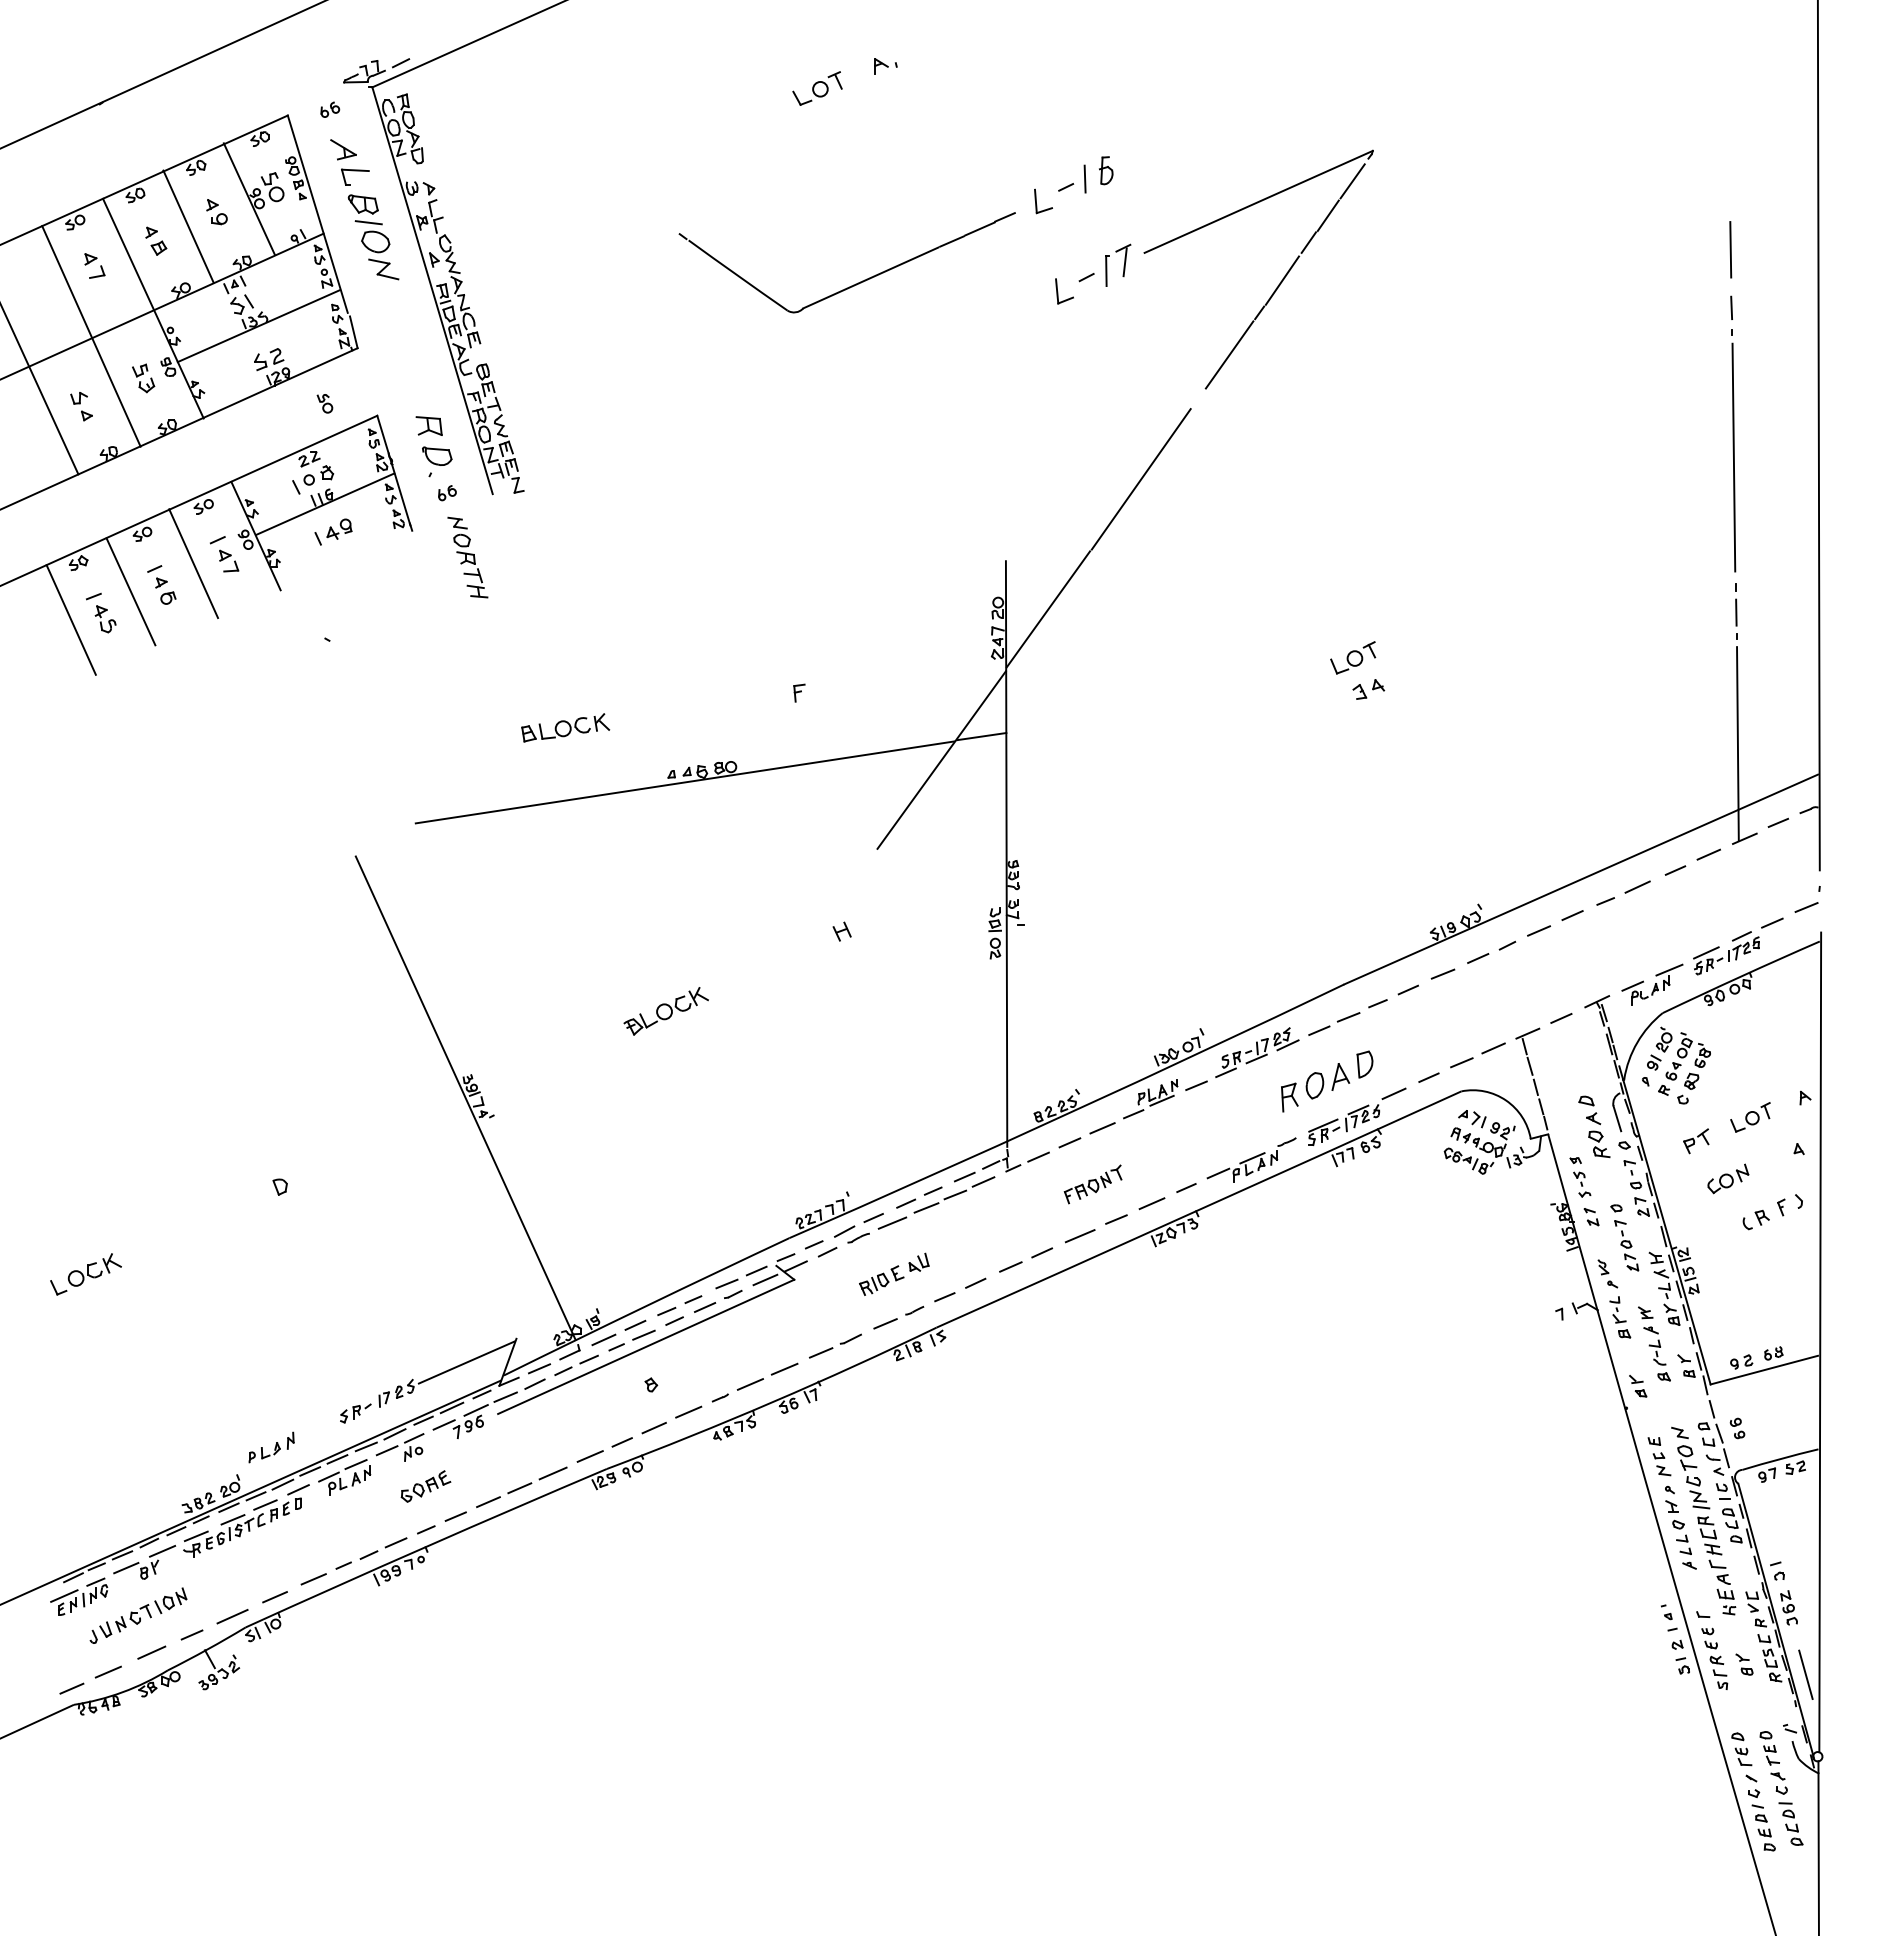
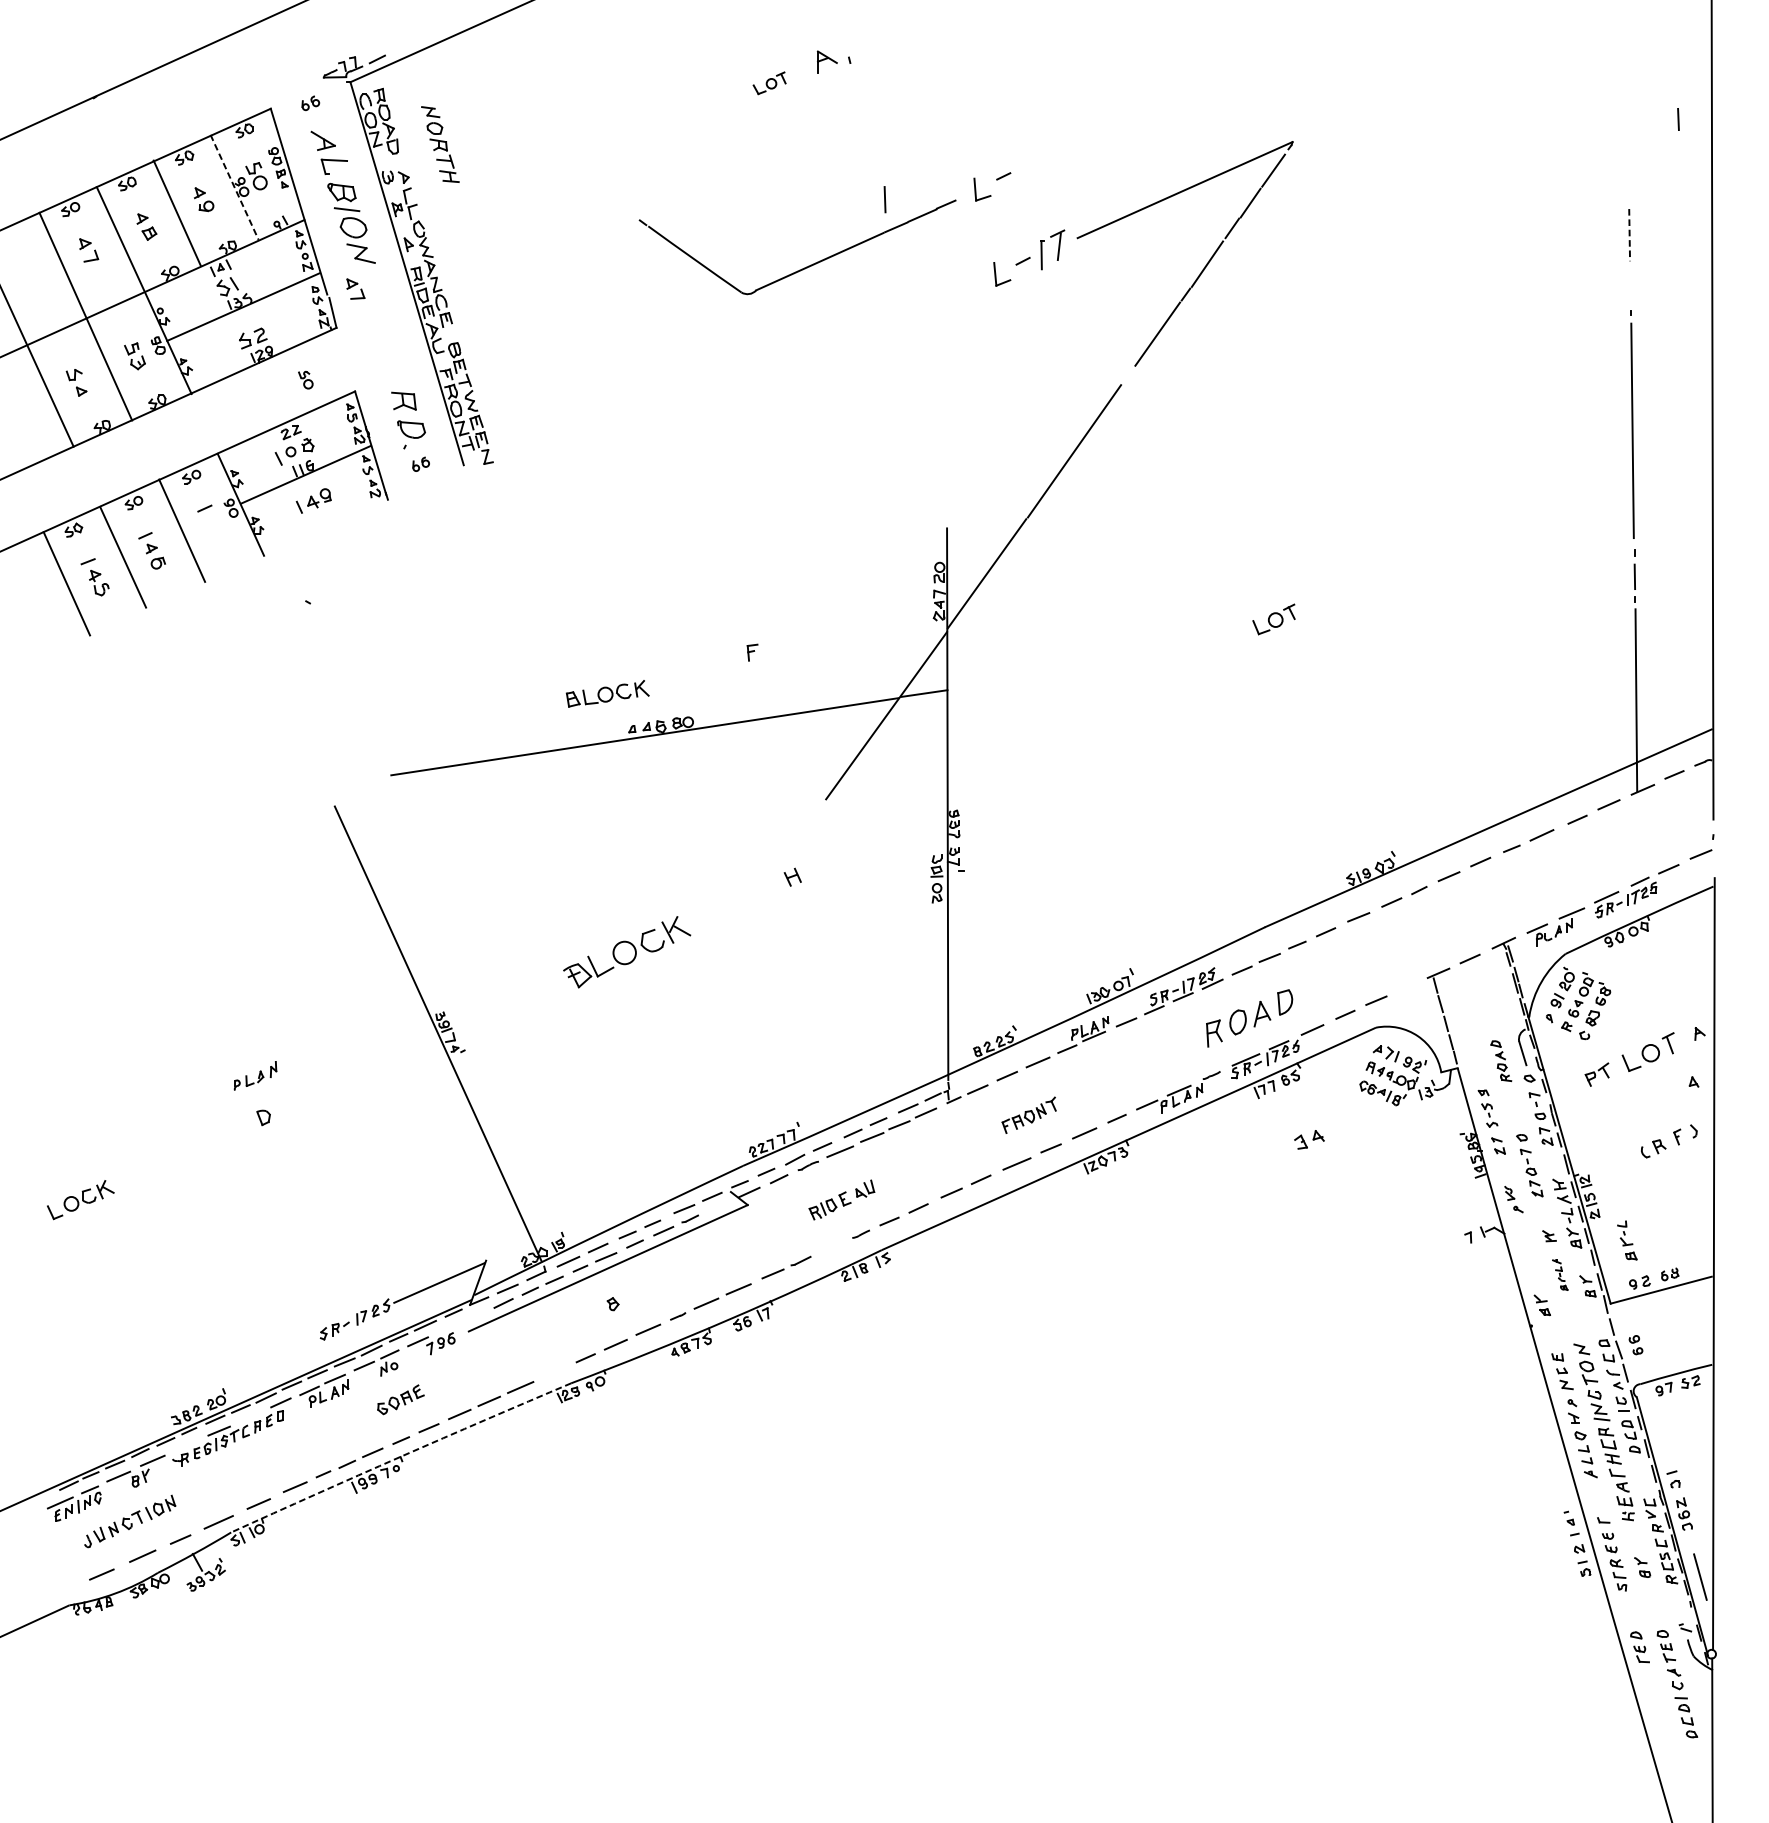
part: (885, 66) -> (833, 62), size x1.6
part: (817, 88) -> (769, 83), size x0.7
part: (1106, 170) -> (1041, 160), removed
line: (1084, 178) -> (884, 199), moved
line: (249, 199) -> (234, 187), solid -> dashed
line: (1730, 249) -> (1629, 234), solid -> dashed
line: (1731, 307) -> (1678, 119), moved
part: (467, 557) -> (440, 144), moved
part: (229, 560) -> (356, 288), moved
part: (1368, 689) -> (1309, 1139), moved
part: (565, 727) -> (607, 693), moved
part: (665, 1011) -> (626, 952), size x1.6
line: (1493, 1048) -> (1406, 987), removed
part: (1750, 1117) -> (1648, 1052), size x1.4
part: (1594, 1126) -> (1501, 1060), size x0.7
part: (1728, 1178) -> (1627, 1109), removed
line: (765, 1279) -> (720, 1204), removed
part: (1620, 1317) -> (1627, 1240), moved
line: (885, 1323) -> (833, 1246), removed
part: (1656, 1353) -> (1559, 1274), size x0.6
line: (505, 1396) -> (475, 1315), removed
line: (475, 1410) -> (447, 1328), removed
part: (271, 1447) -> (255, 1075), moved
line: (589, 1456) -> (554, 1371), removed
line: (265, 1504) -> (249, 1416), removed
line: (195, 1536) -> (183, 1446), removed
arc: (425, 1547) -> (400, 1457), solid -> dashed
line: (71, 1688) -> (67, 1589), removed
part: (1760, 1812) -> (1657, 1706), removed

